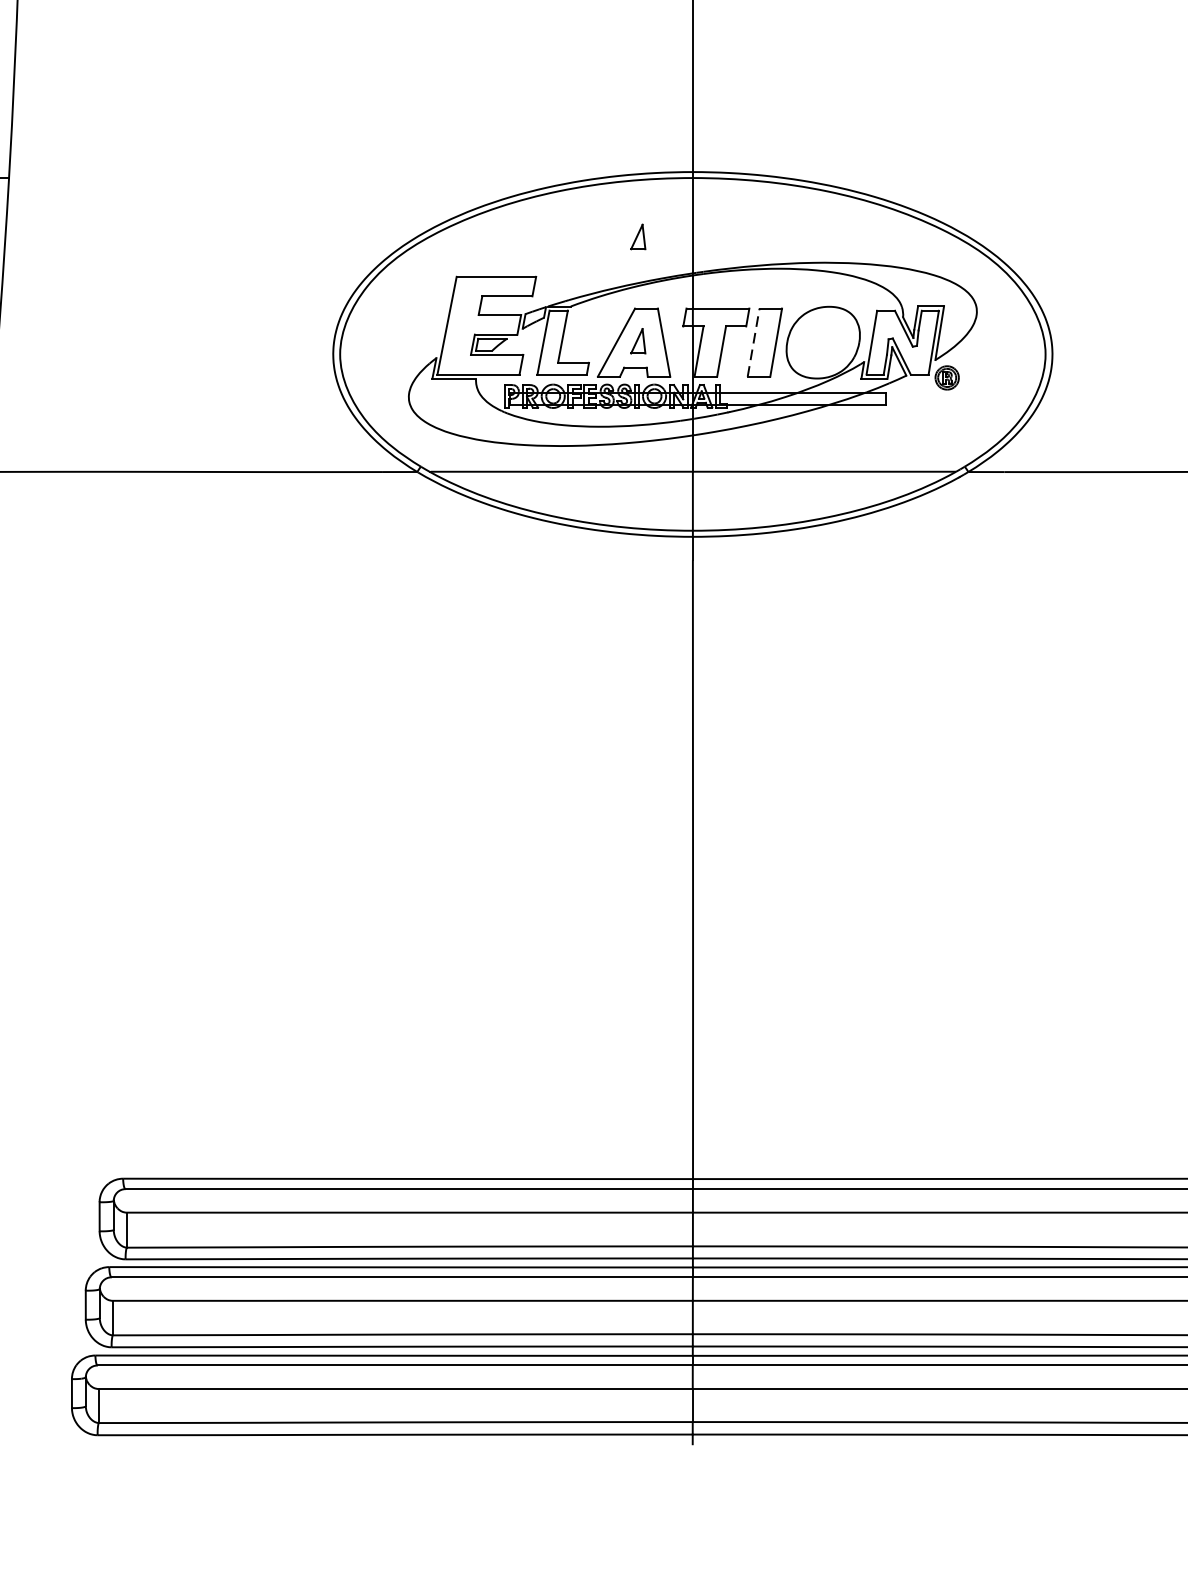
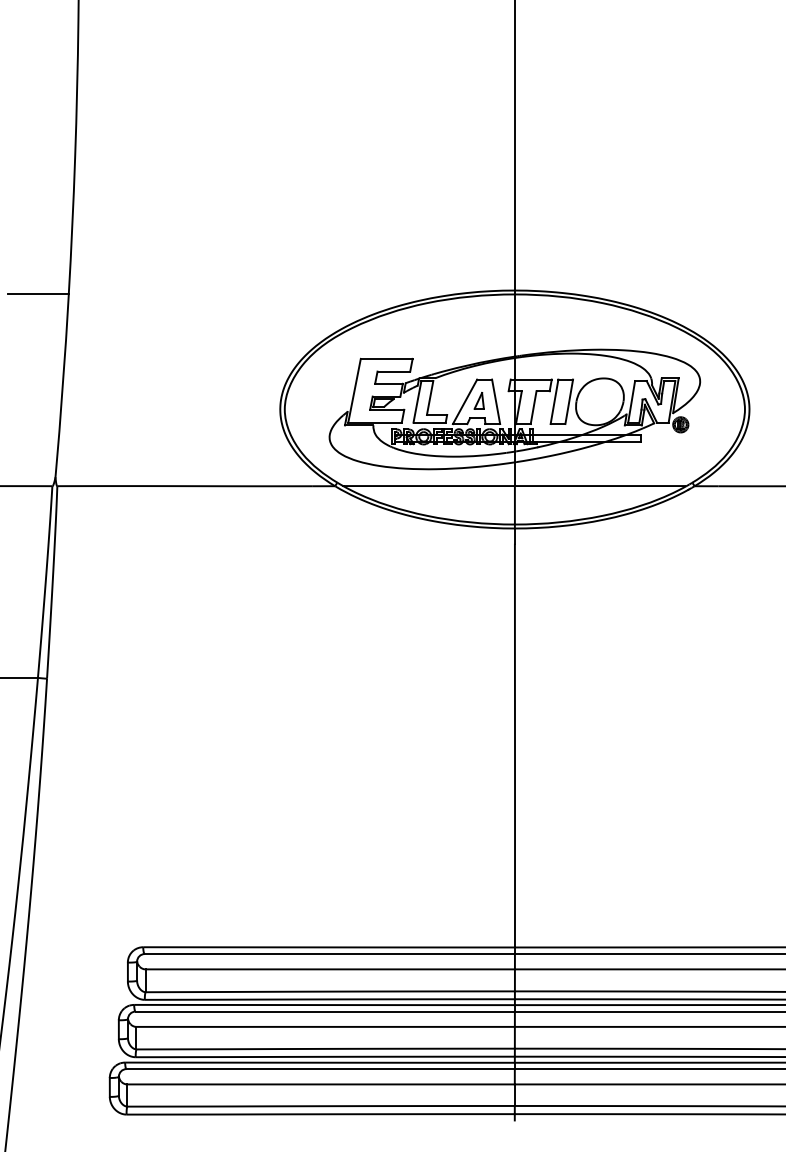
part: (637, 236) -> (478, 332), removed
line: (753, 342) -> (554, 401), dashed -> solid

